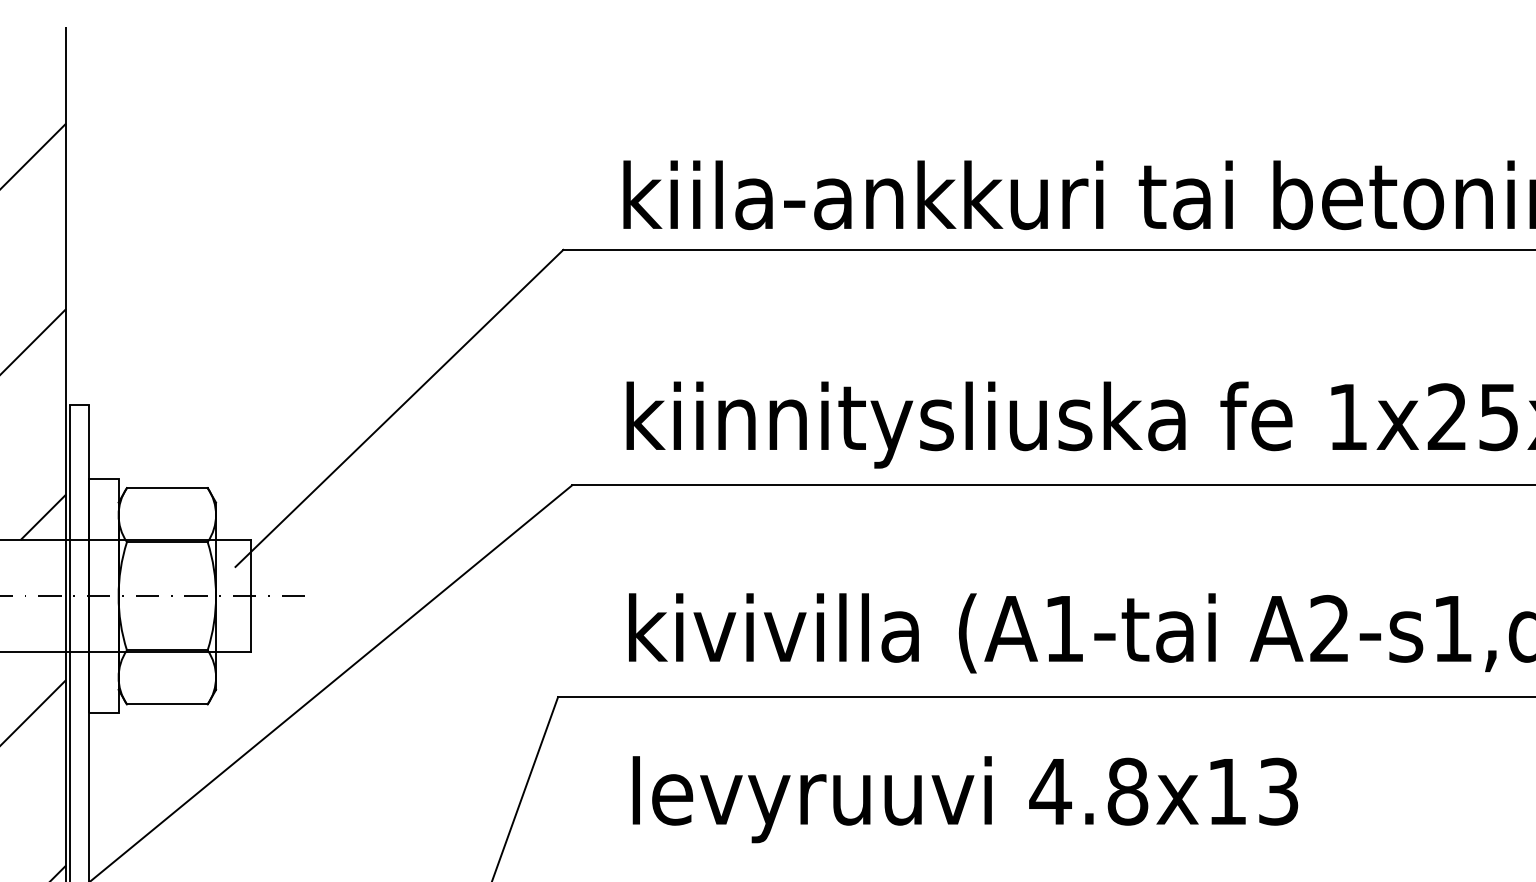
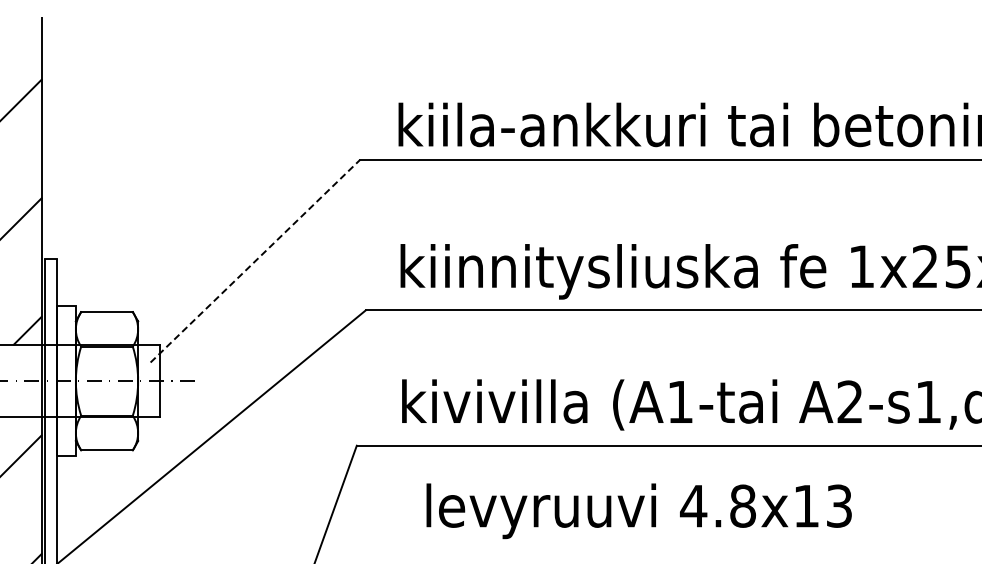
line: (399, 408) -> (255, 261), solid -> dashed
text: (964, 800) -> (638, 511), moved

